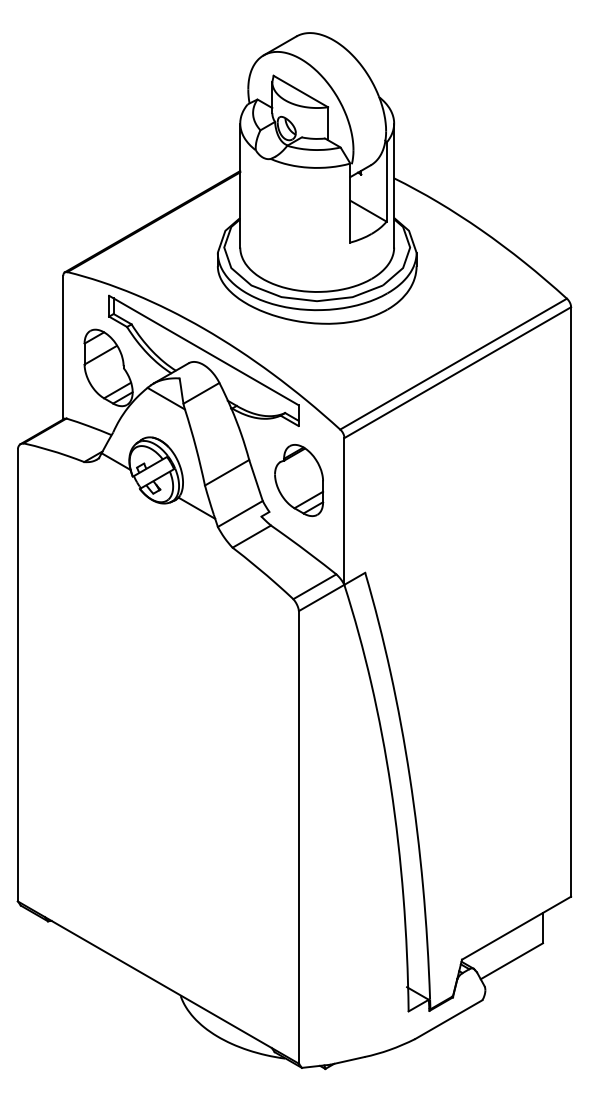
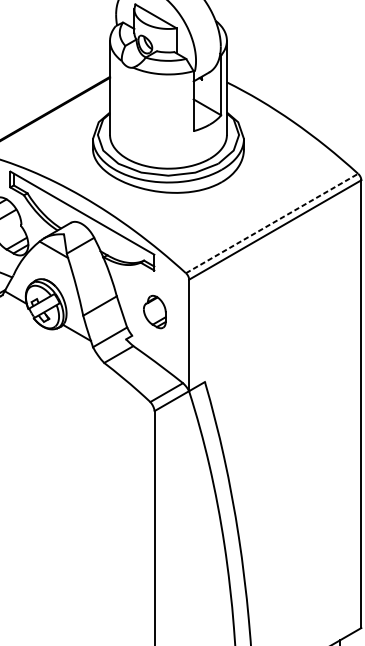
line: (453, 364) -> (272, 223), solid -> dashed
part: (299, 480) -> (155, 311), size x0.6

